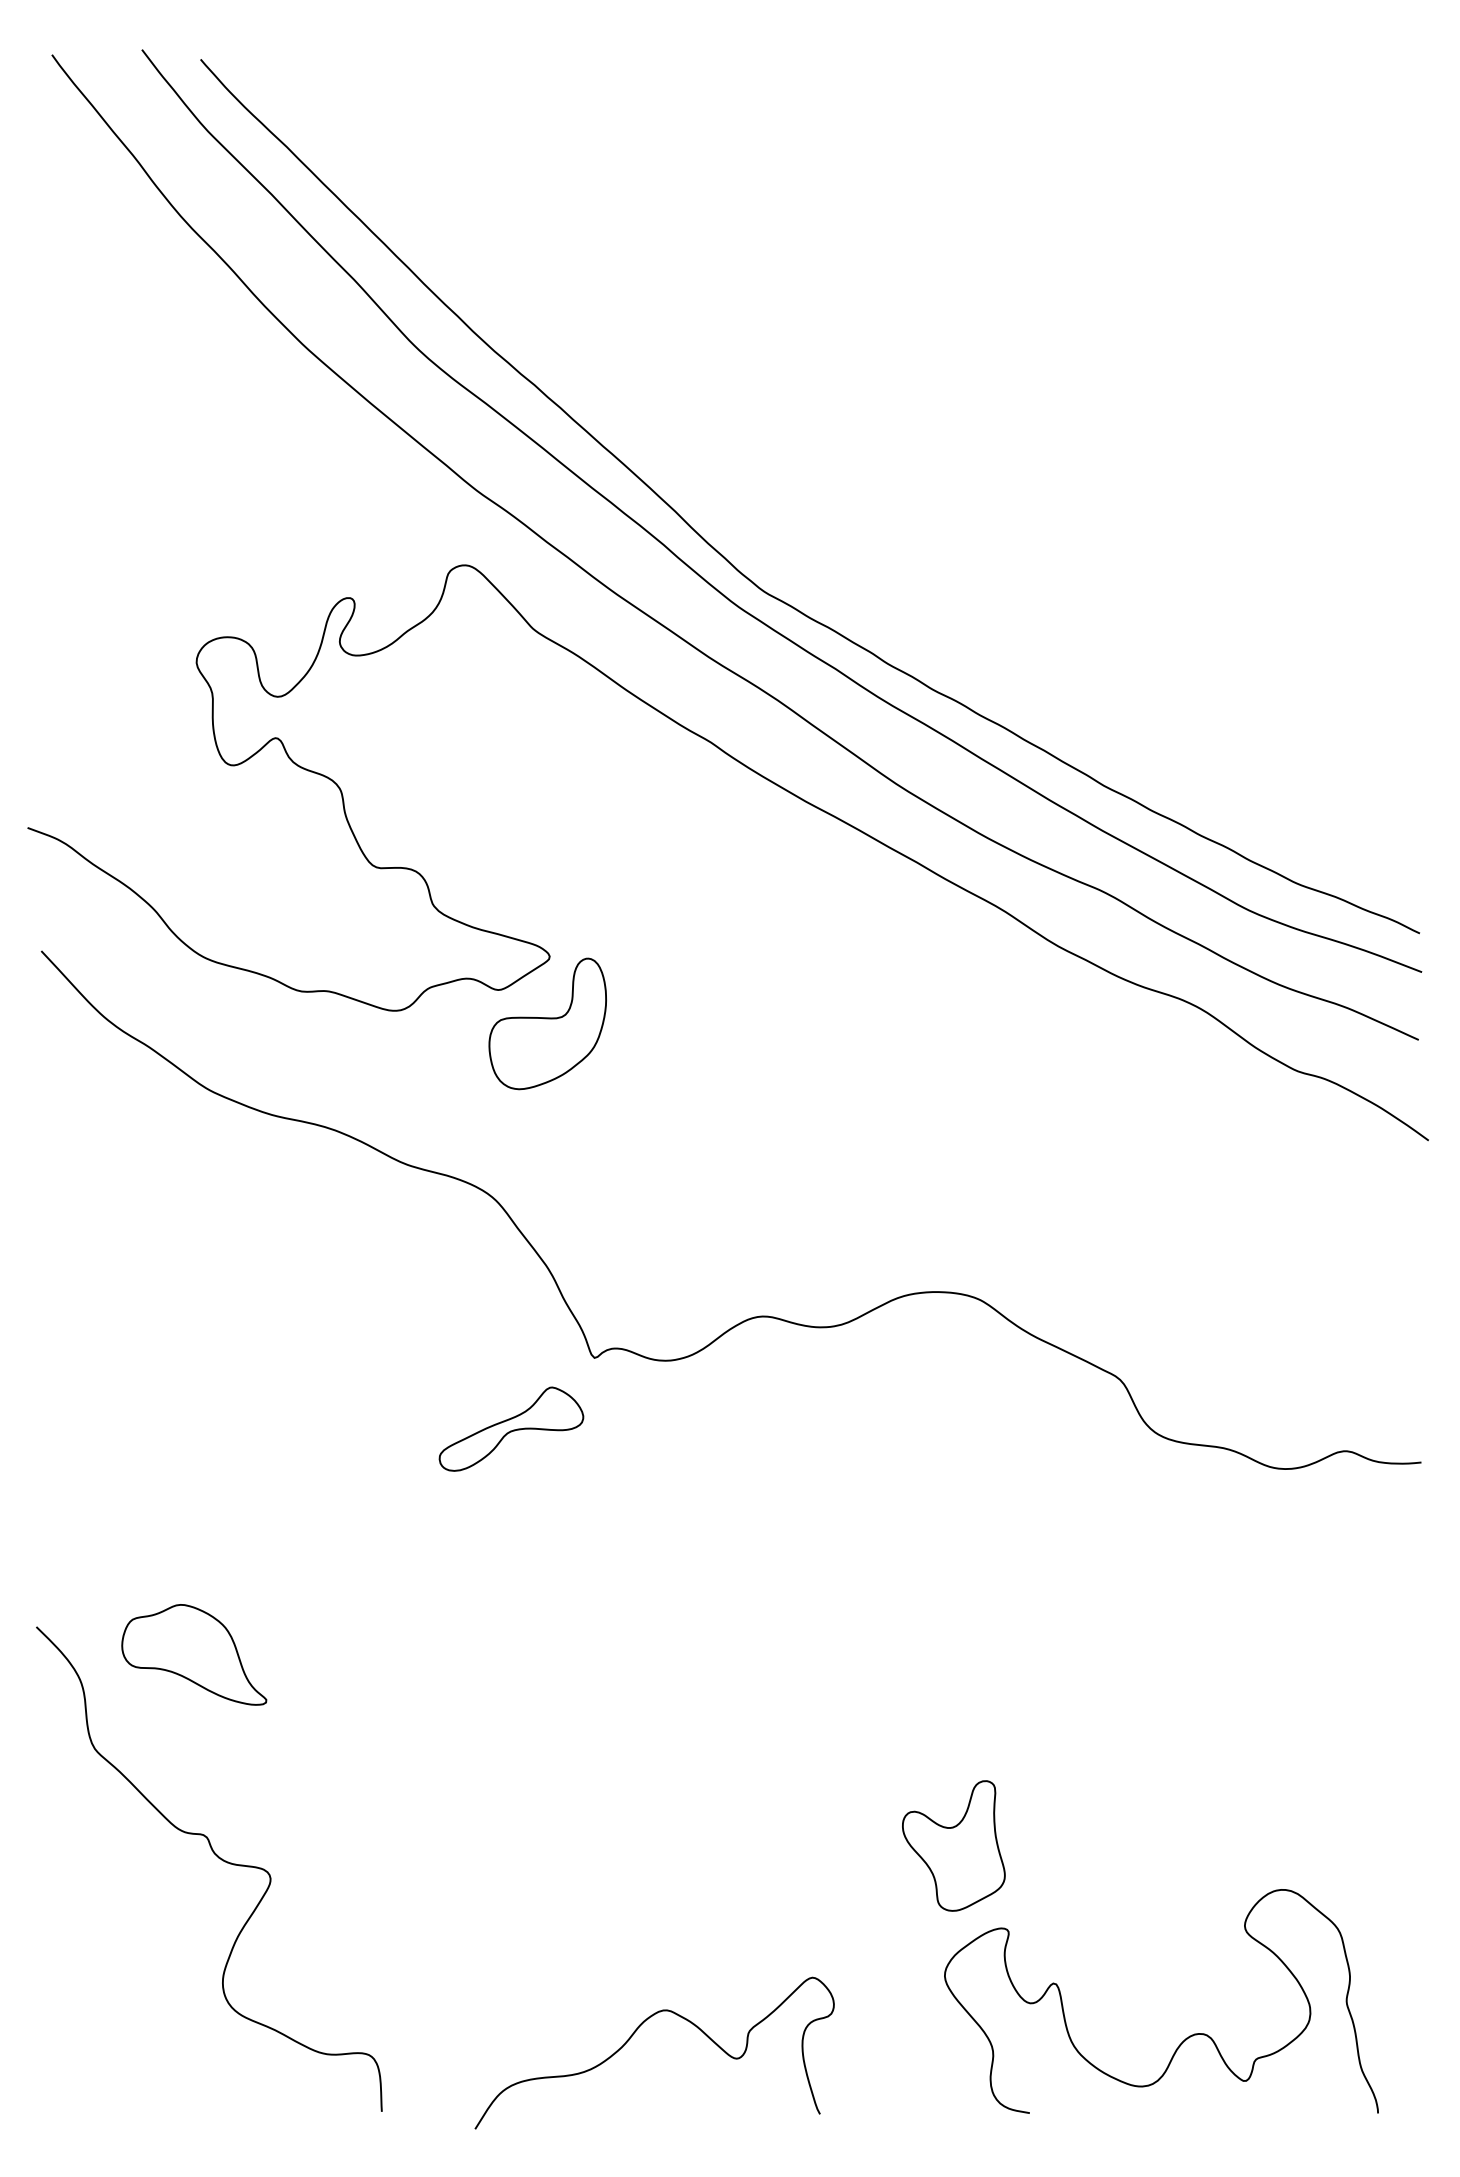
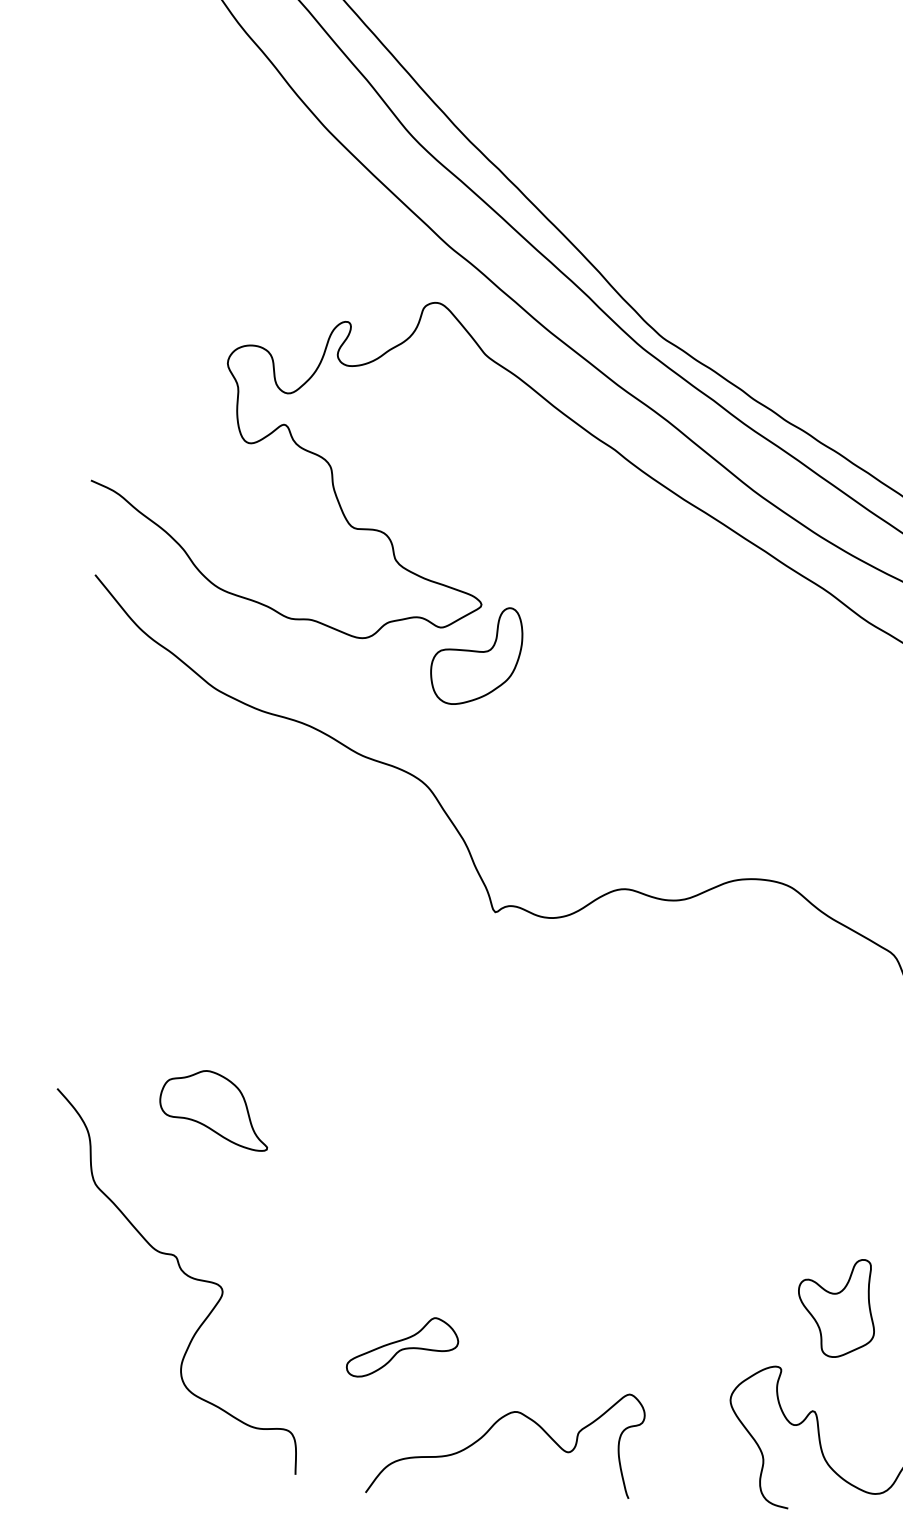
part: (511, 1428) -> (403, 1347), moved
part: (194, 1654) -> (214, 1109), moved
part: (953, 1845) -> (836, 1307), moved

